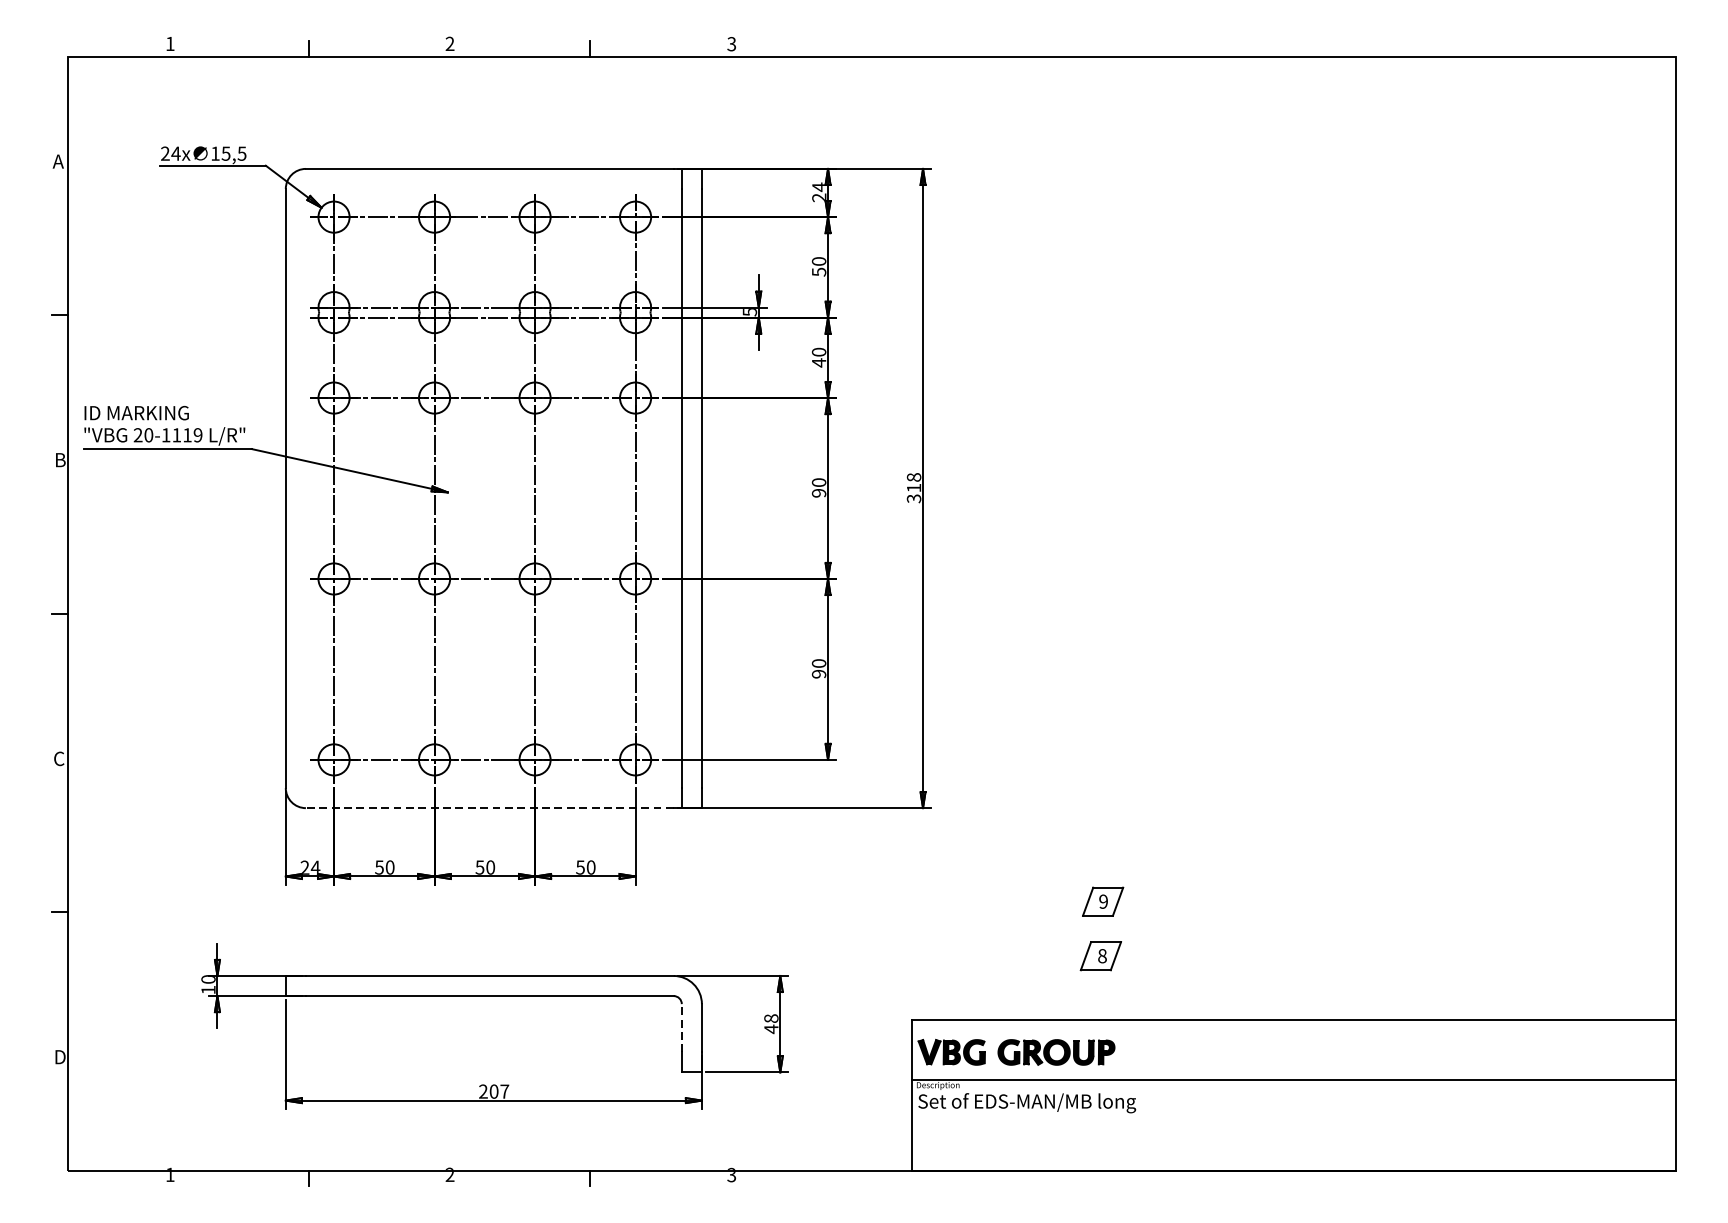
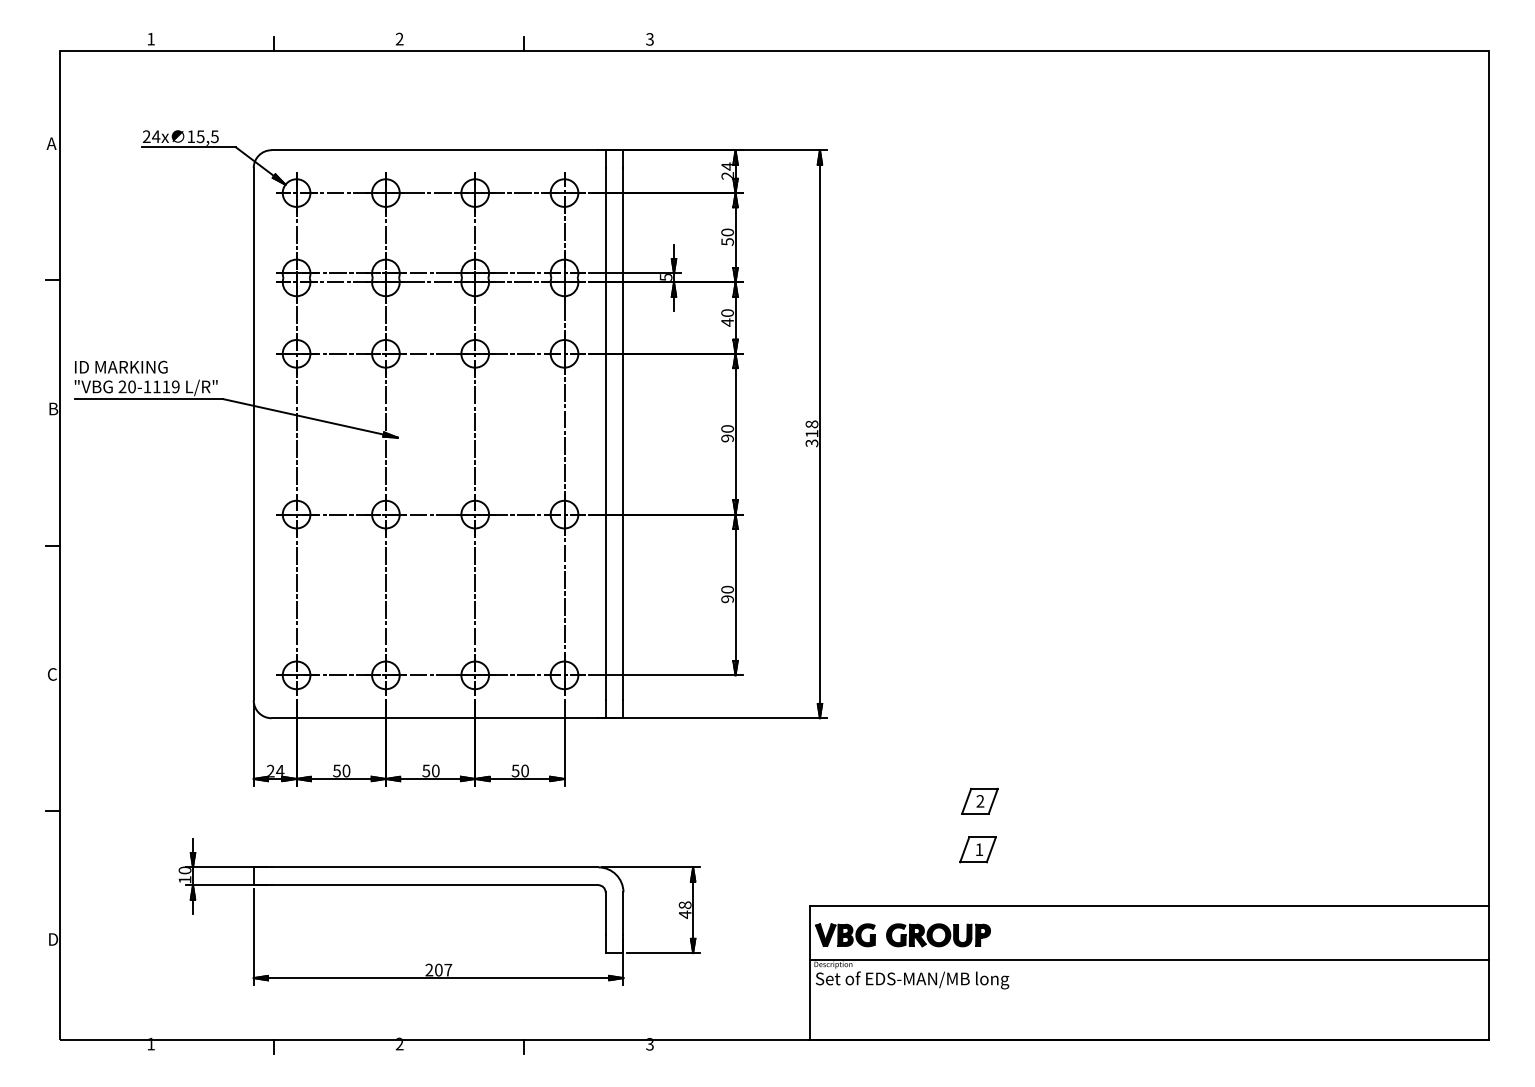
line: (489, 808) -> (434, 718), dashed -> solid
text: (1103, 901) -> (980, 801), 9 -> 2
text: (1102, 955) -> (979, 849), 8 -> 1
line: (681, 1027) -> (605, 913), dashed -> solid

